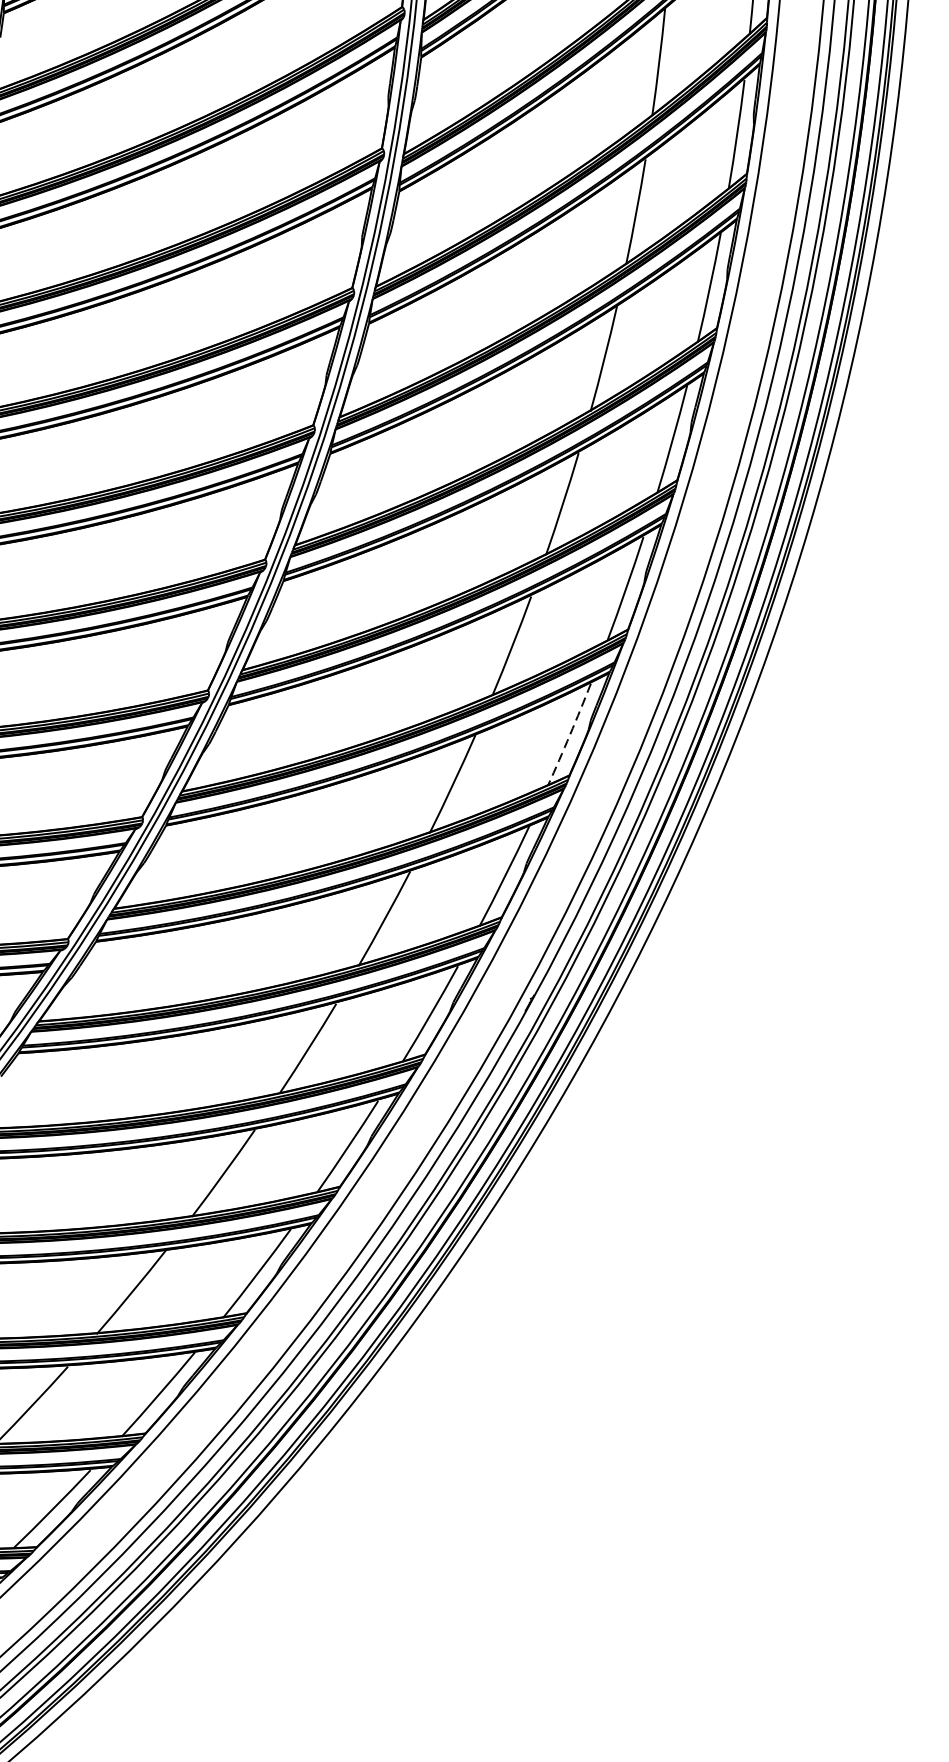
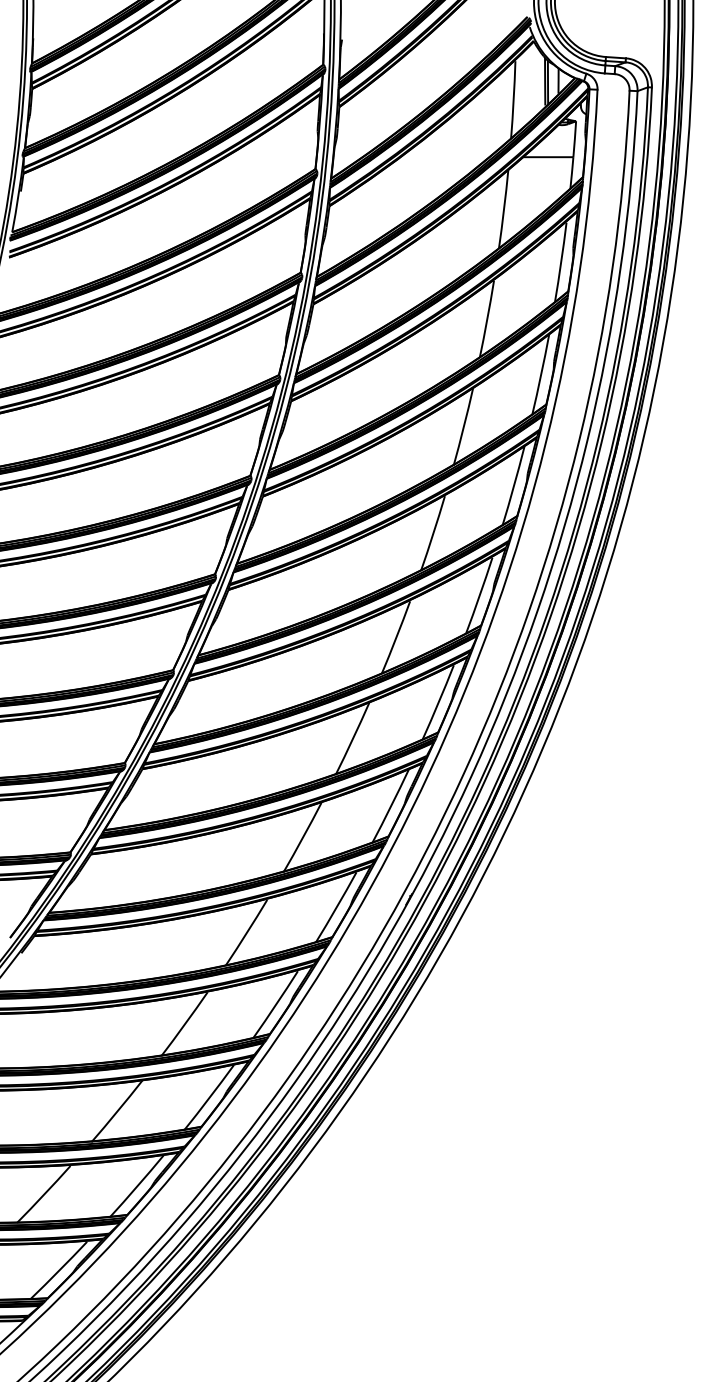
arc: (569, 734) -> (438, 702), dashed -> solid

